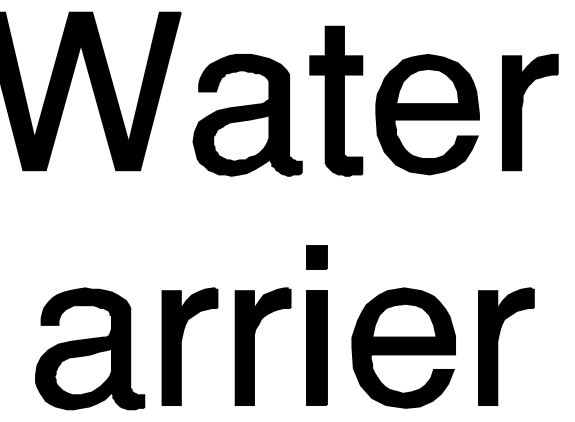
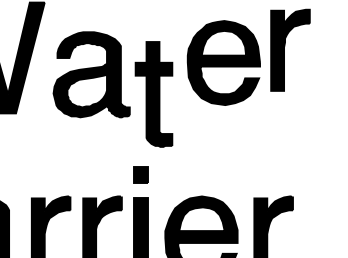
part: (336, 100) -> (154, 93), moved
part: (522, 112) -> (284, 50), moved
part: (427, 114) -> (223, 62), moved

